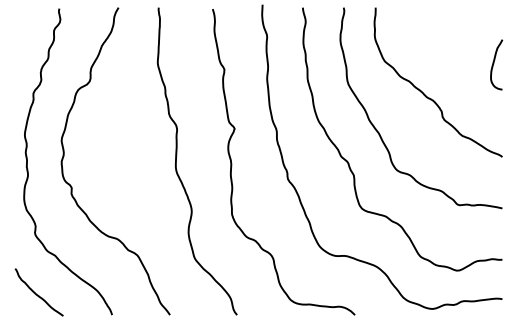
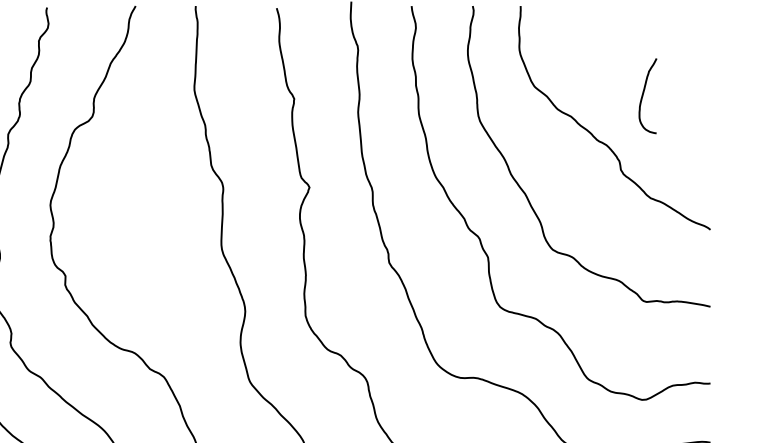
curve: (494, 63) -> (644, 94), moved

